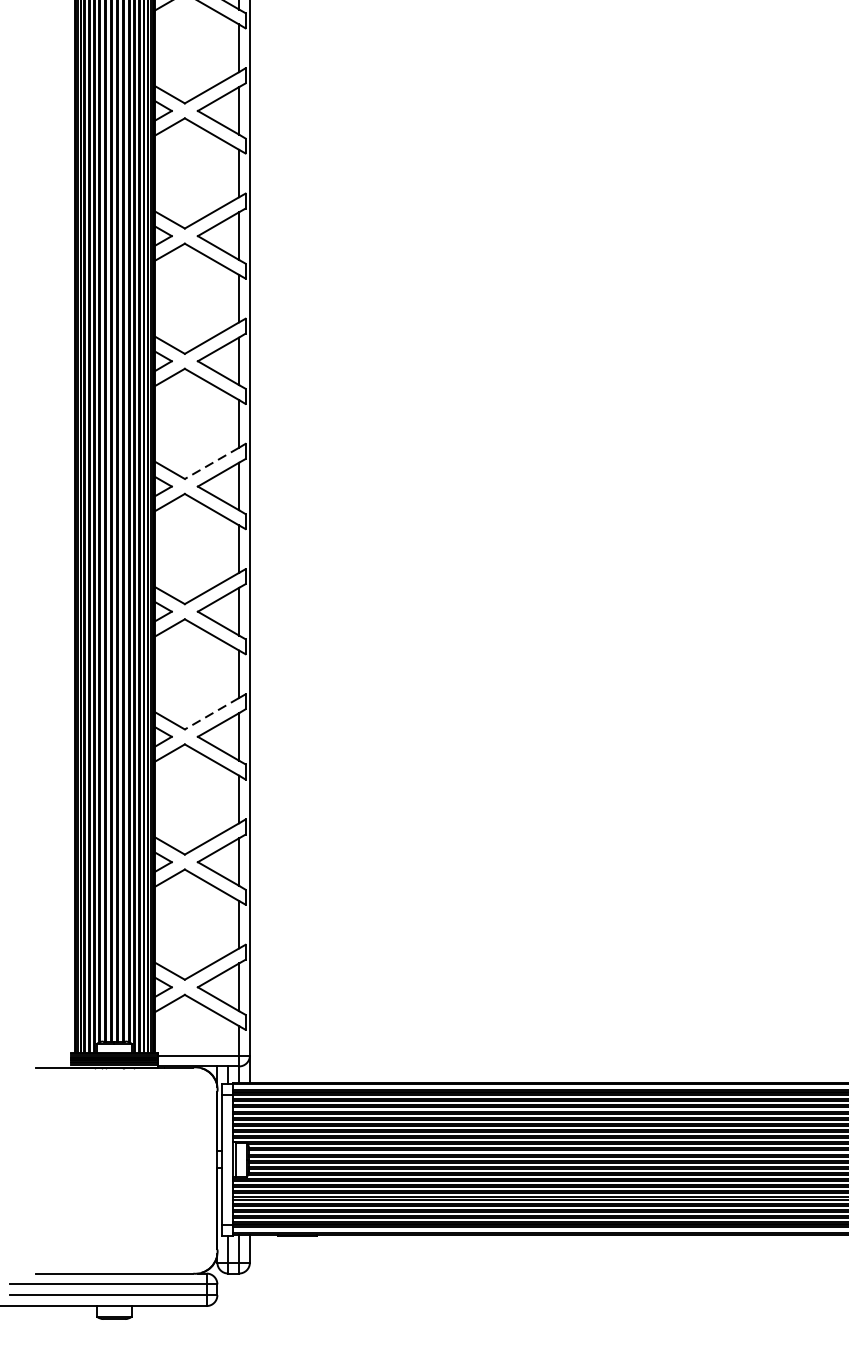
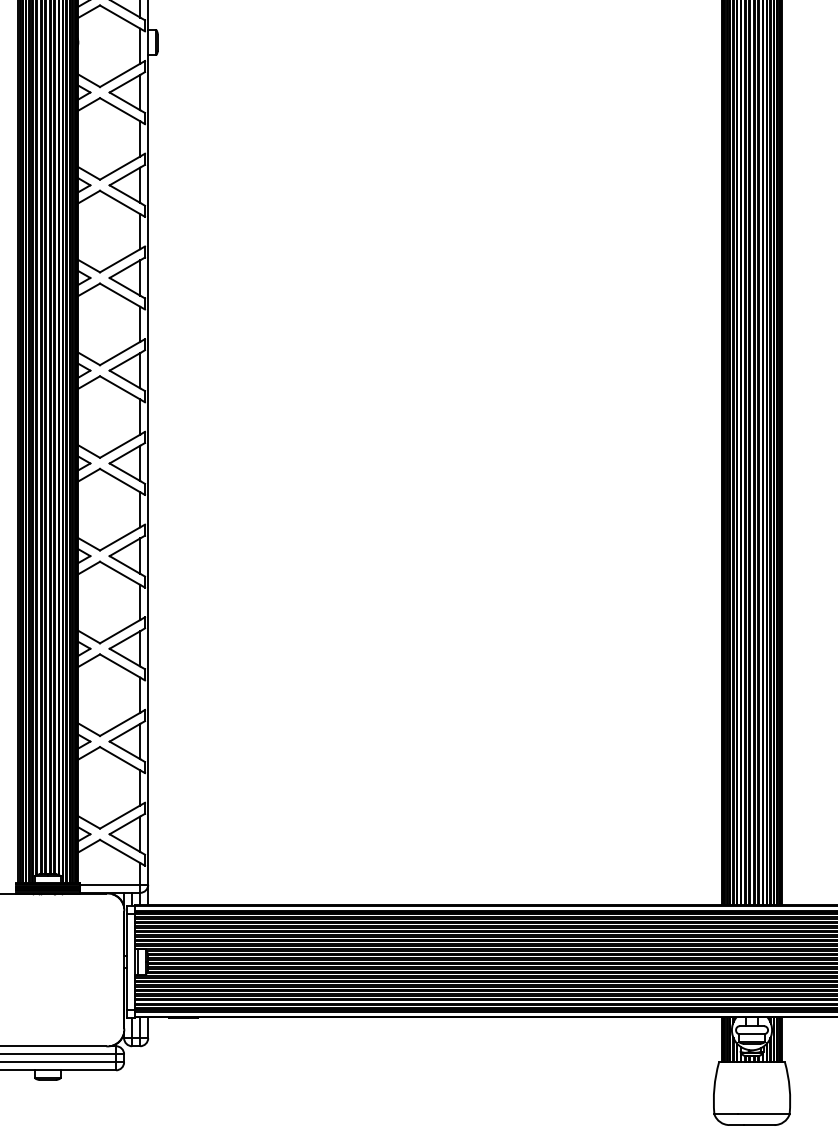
line: (211, 463) -> (119, 446), dashed -> solid
line: (211, 713) -> (119, 631), dashed -> solid

